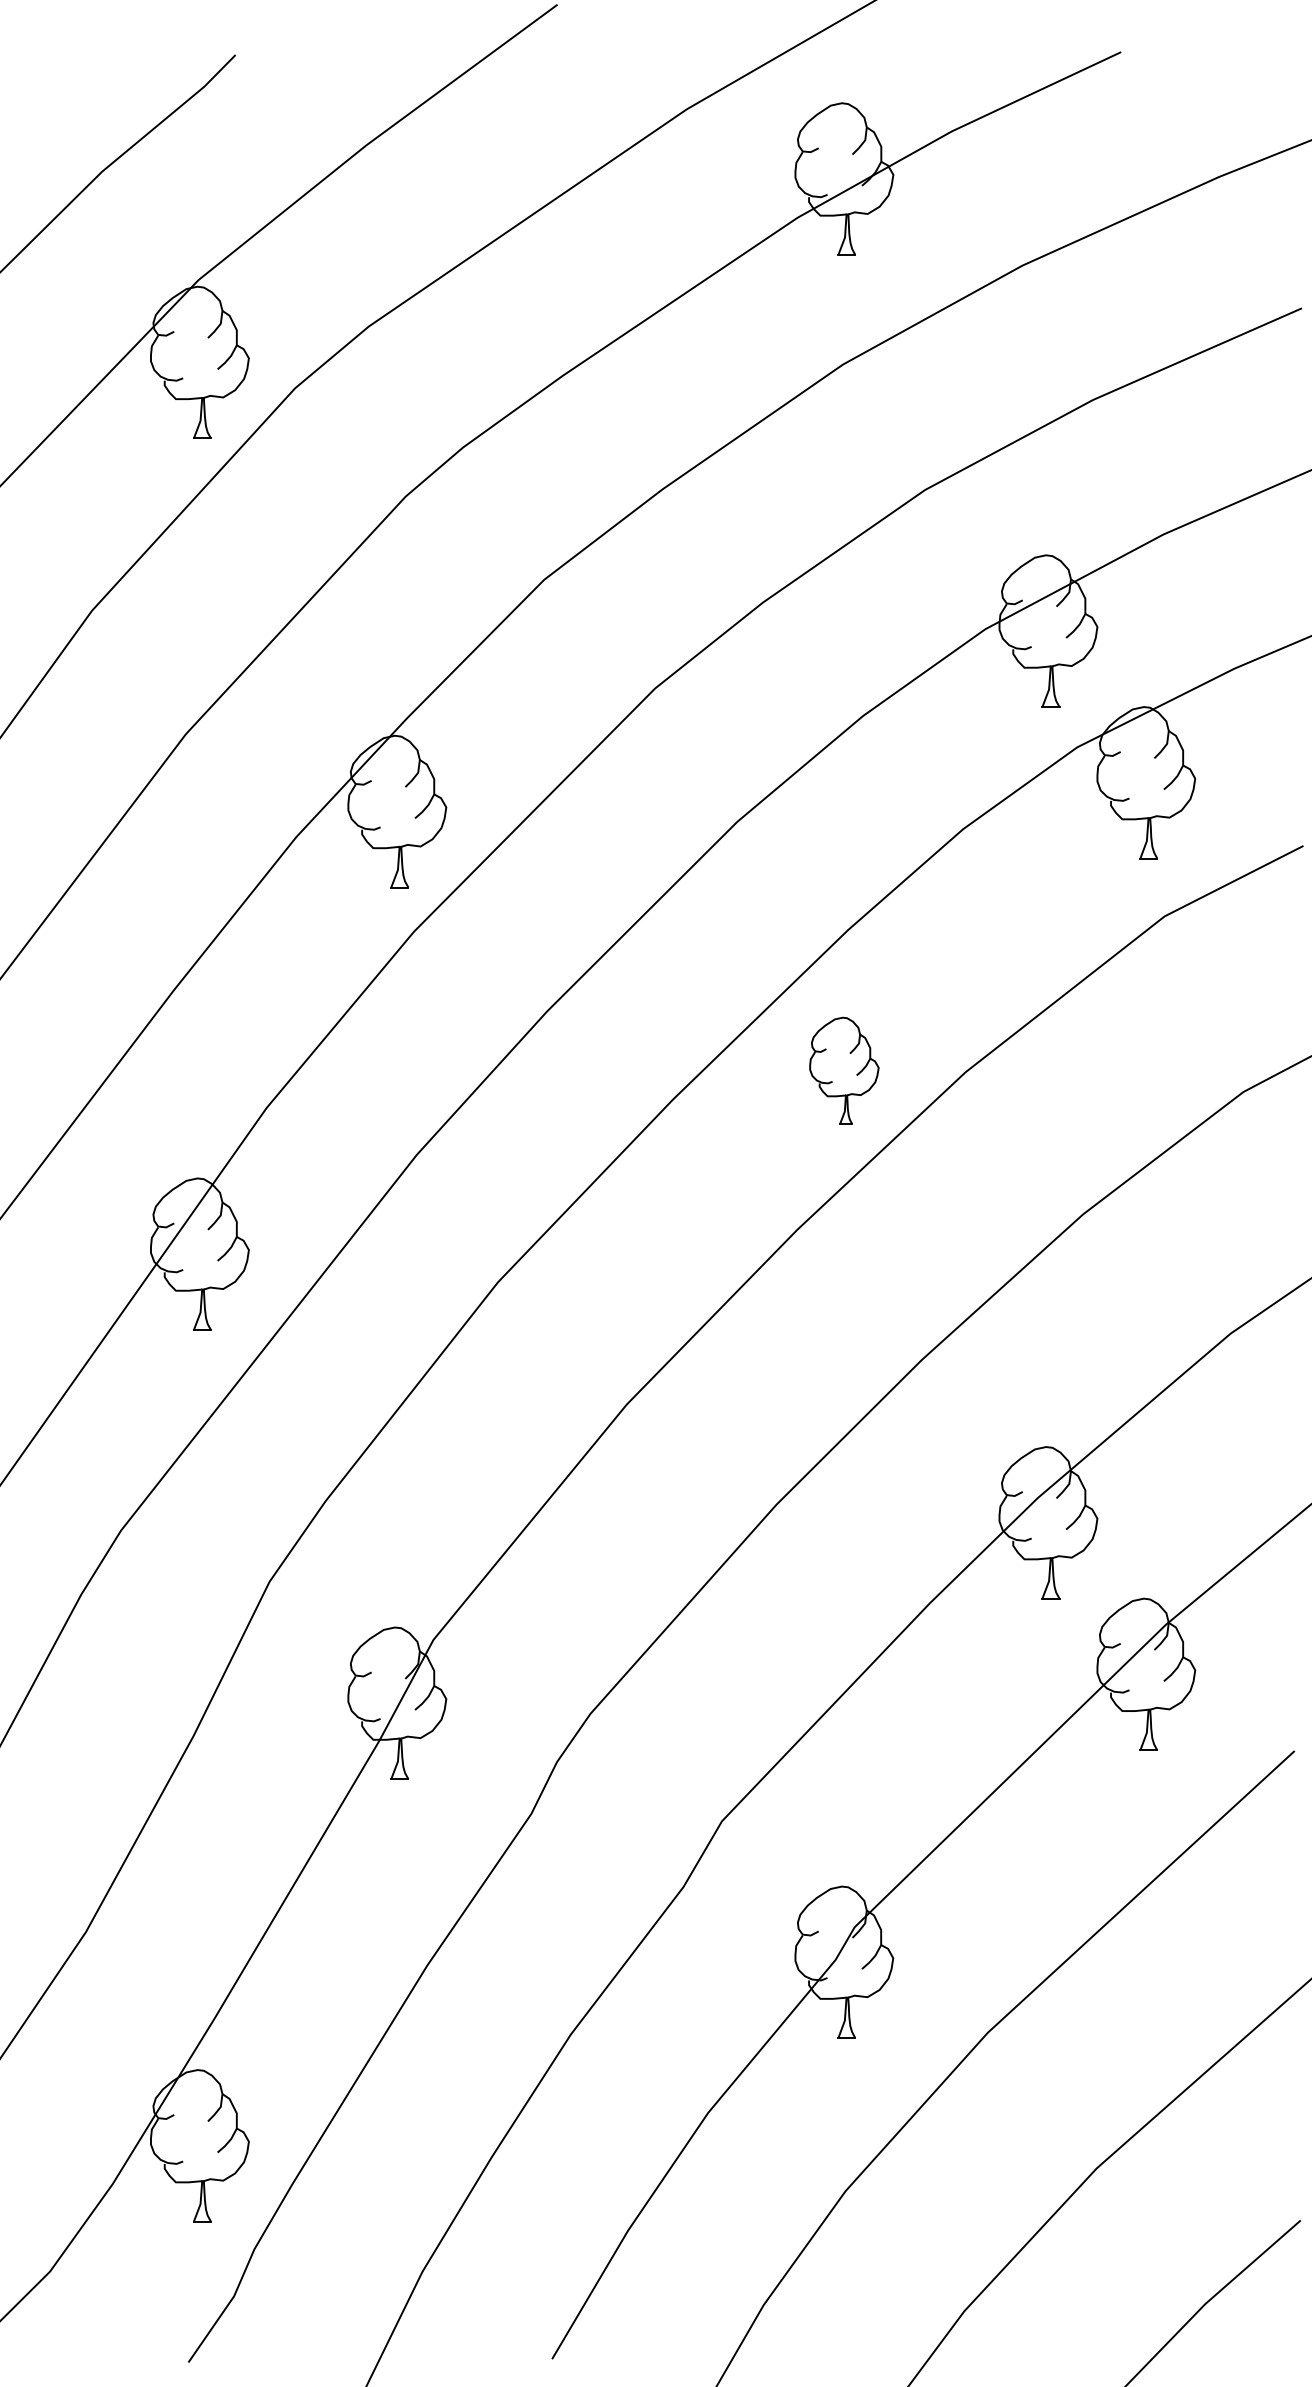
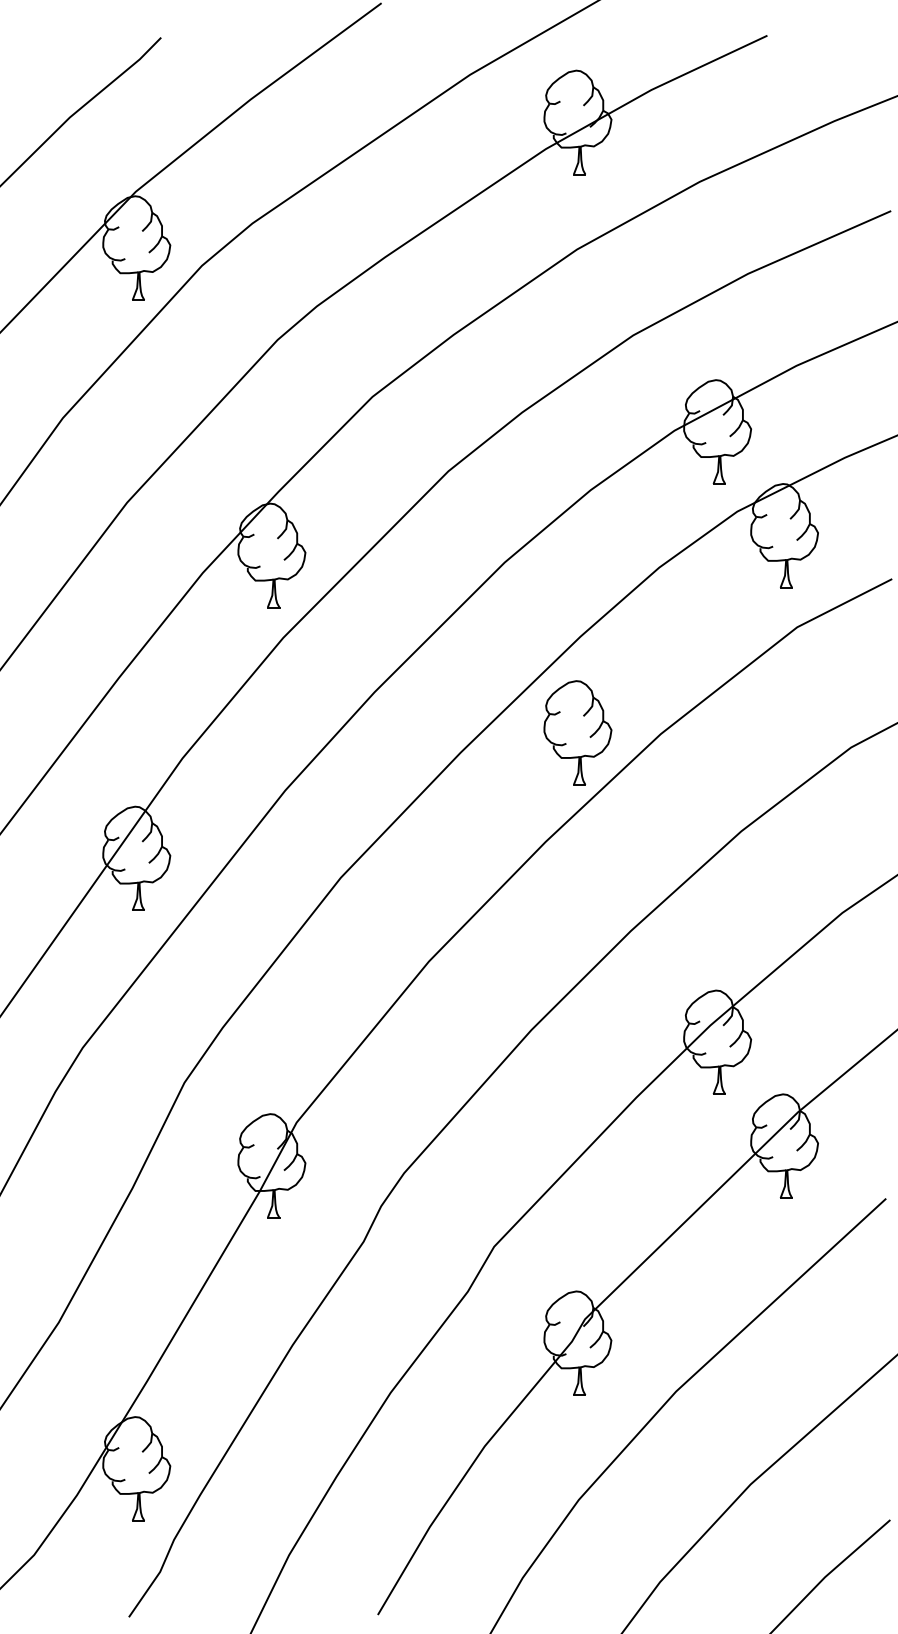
part: (843, 1070) -> (577, 732), size x1.43

